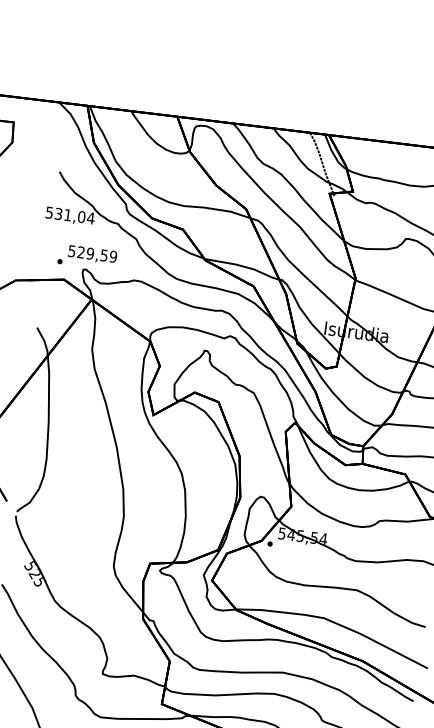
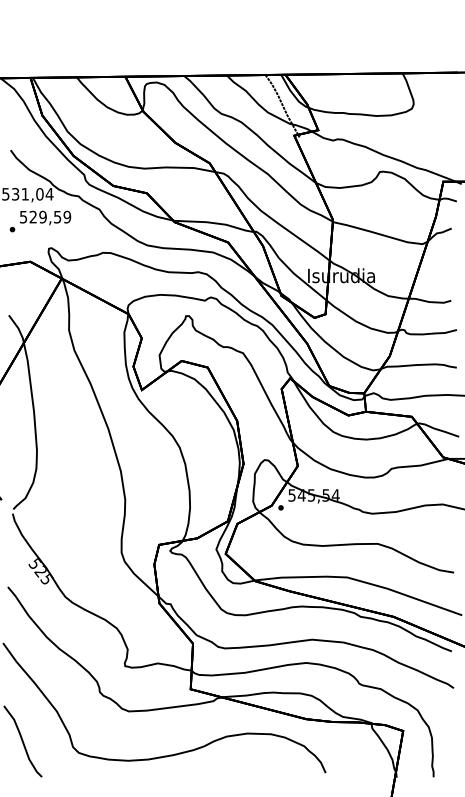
text: (87, 257) -> (40, 221), moved

